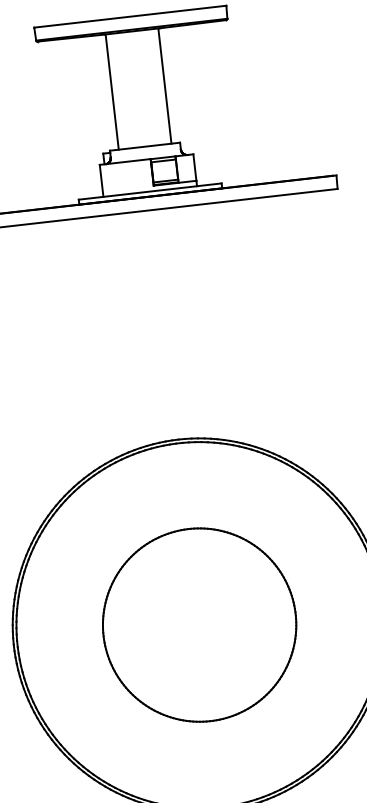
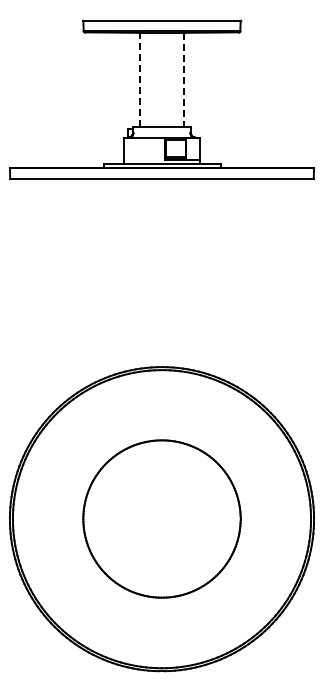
line: (164, 86) -> (183, 80), solid -> dashed
line: (112, 91) -> (140, 79), solid -> dashed

